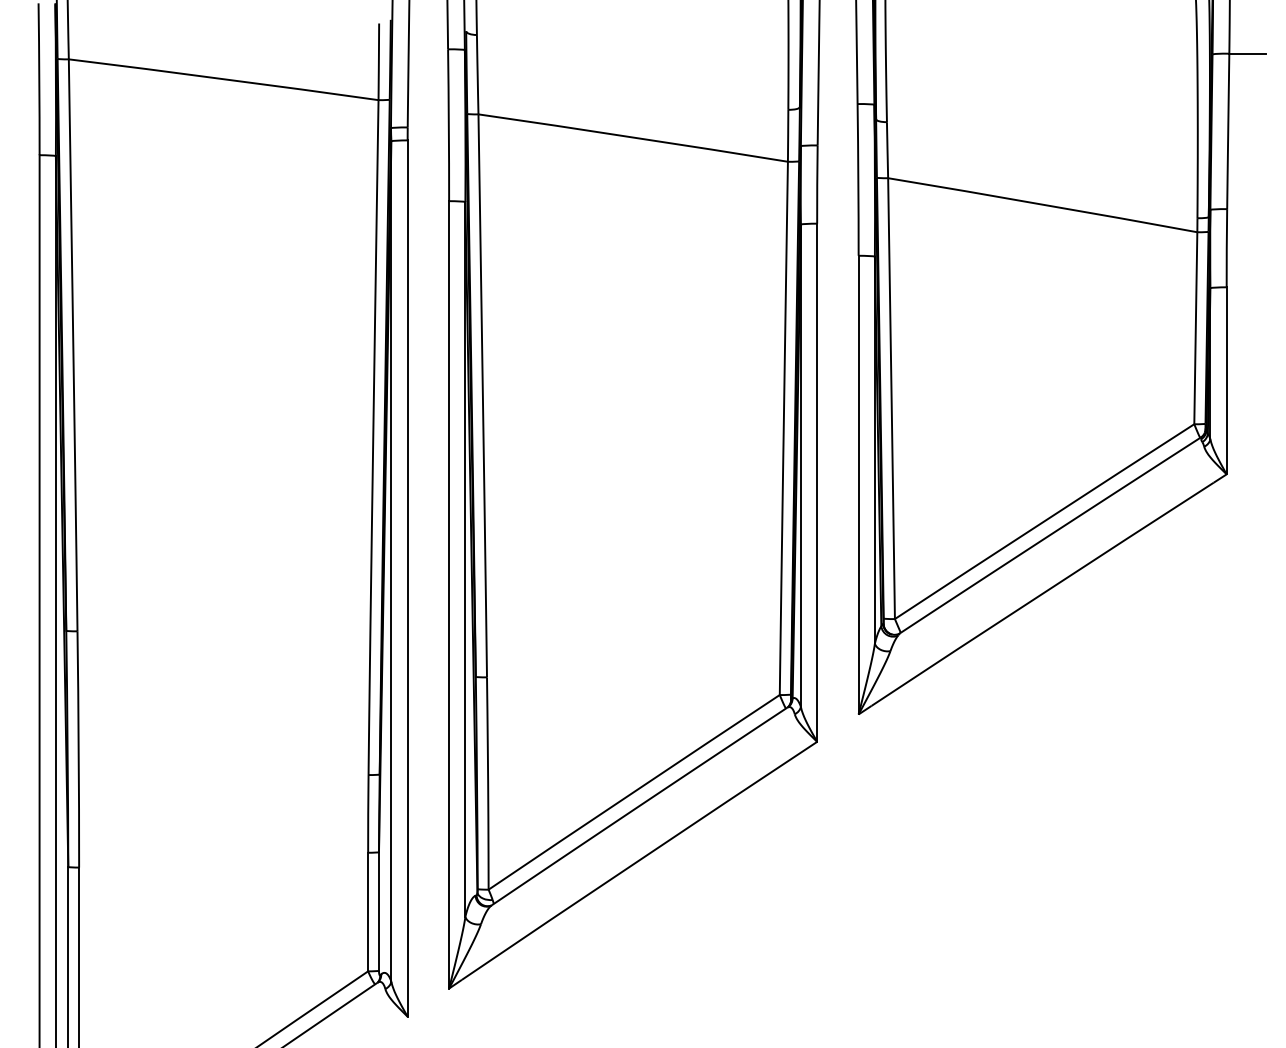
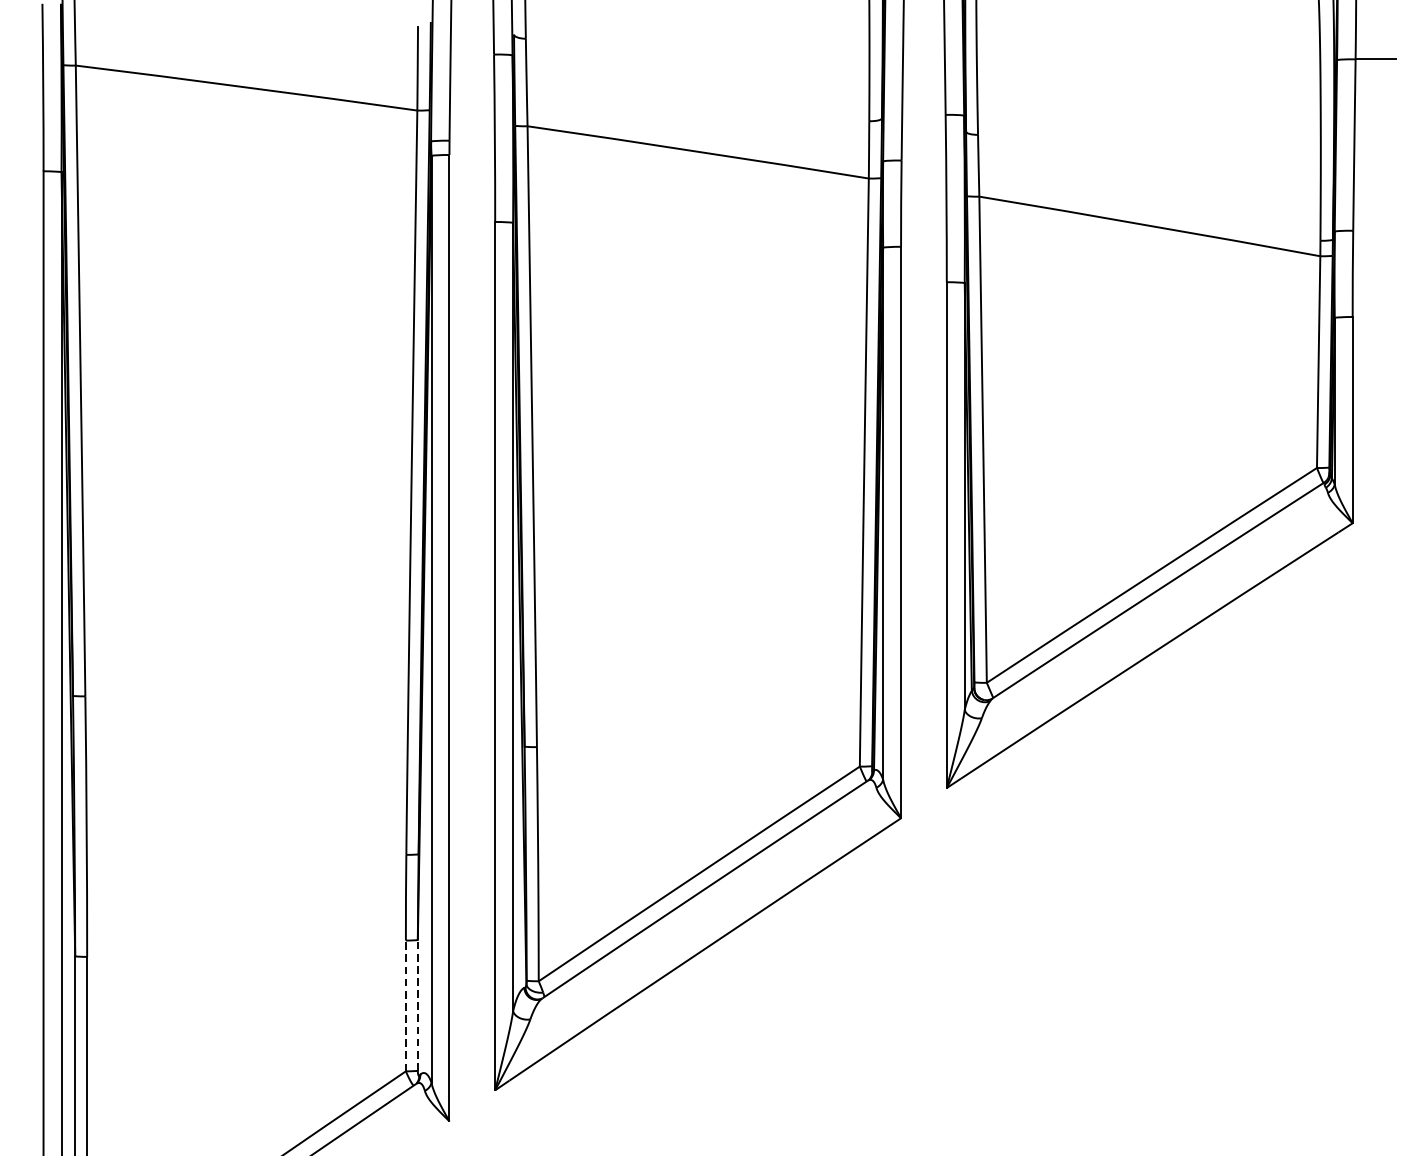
line: (368, 911) -> (406, 1005), solid -> dashed
line: (378, 911) -> (417, 1005), solid -> dashed

